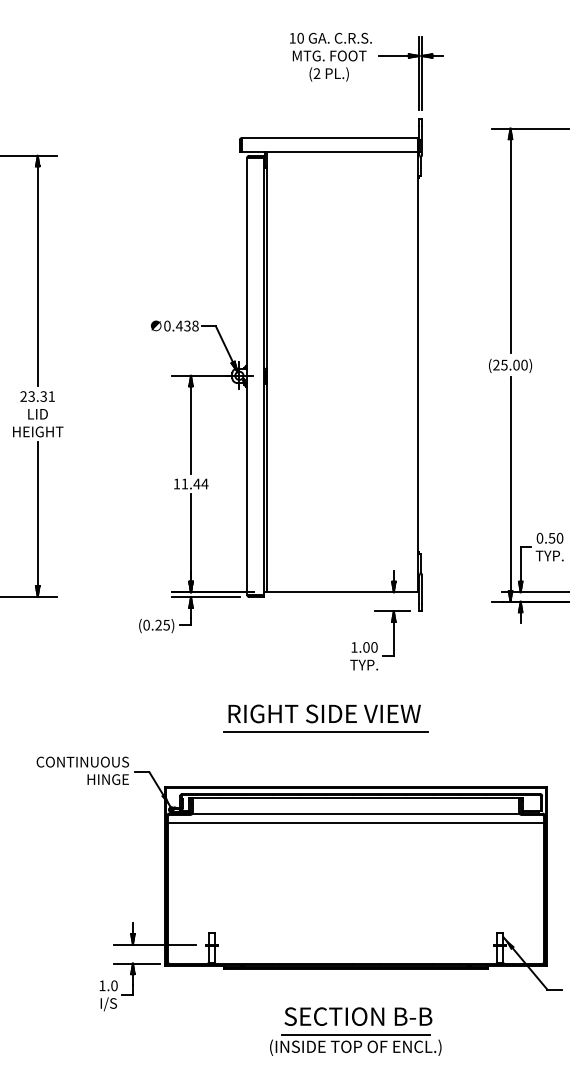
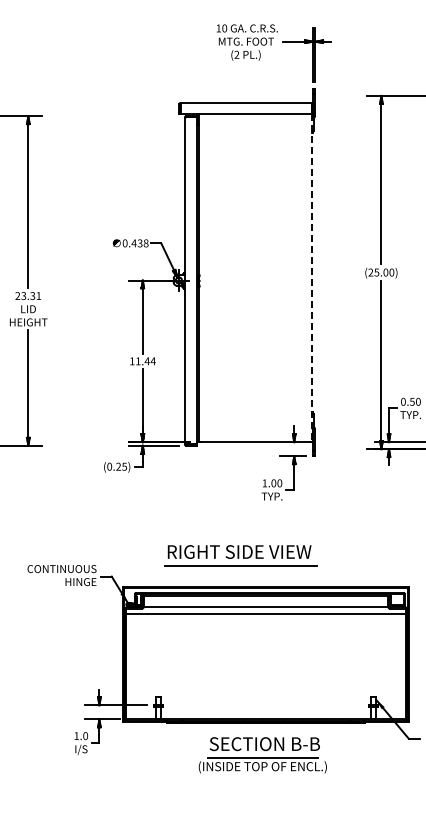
line: (418, 373) -> (312, 278), solid -> dashed
part: (325, 718) -> (240, 555), moved
part: (355, 1031) -> (262, 755), moved

